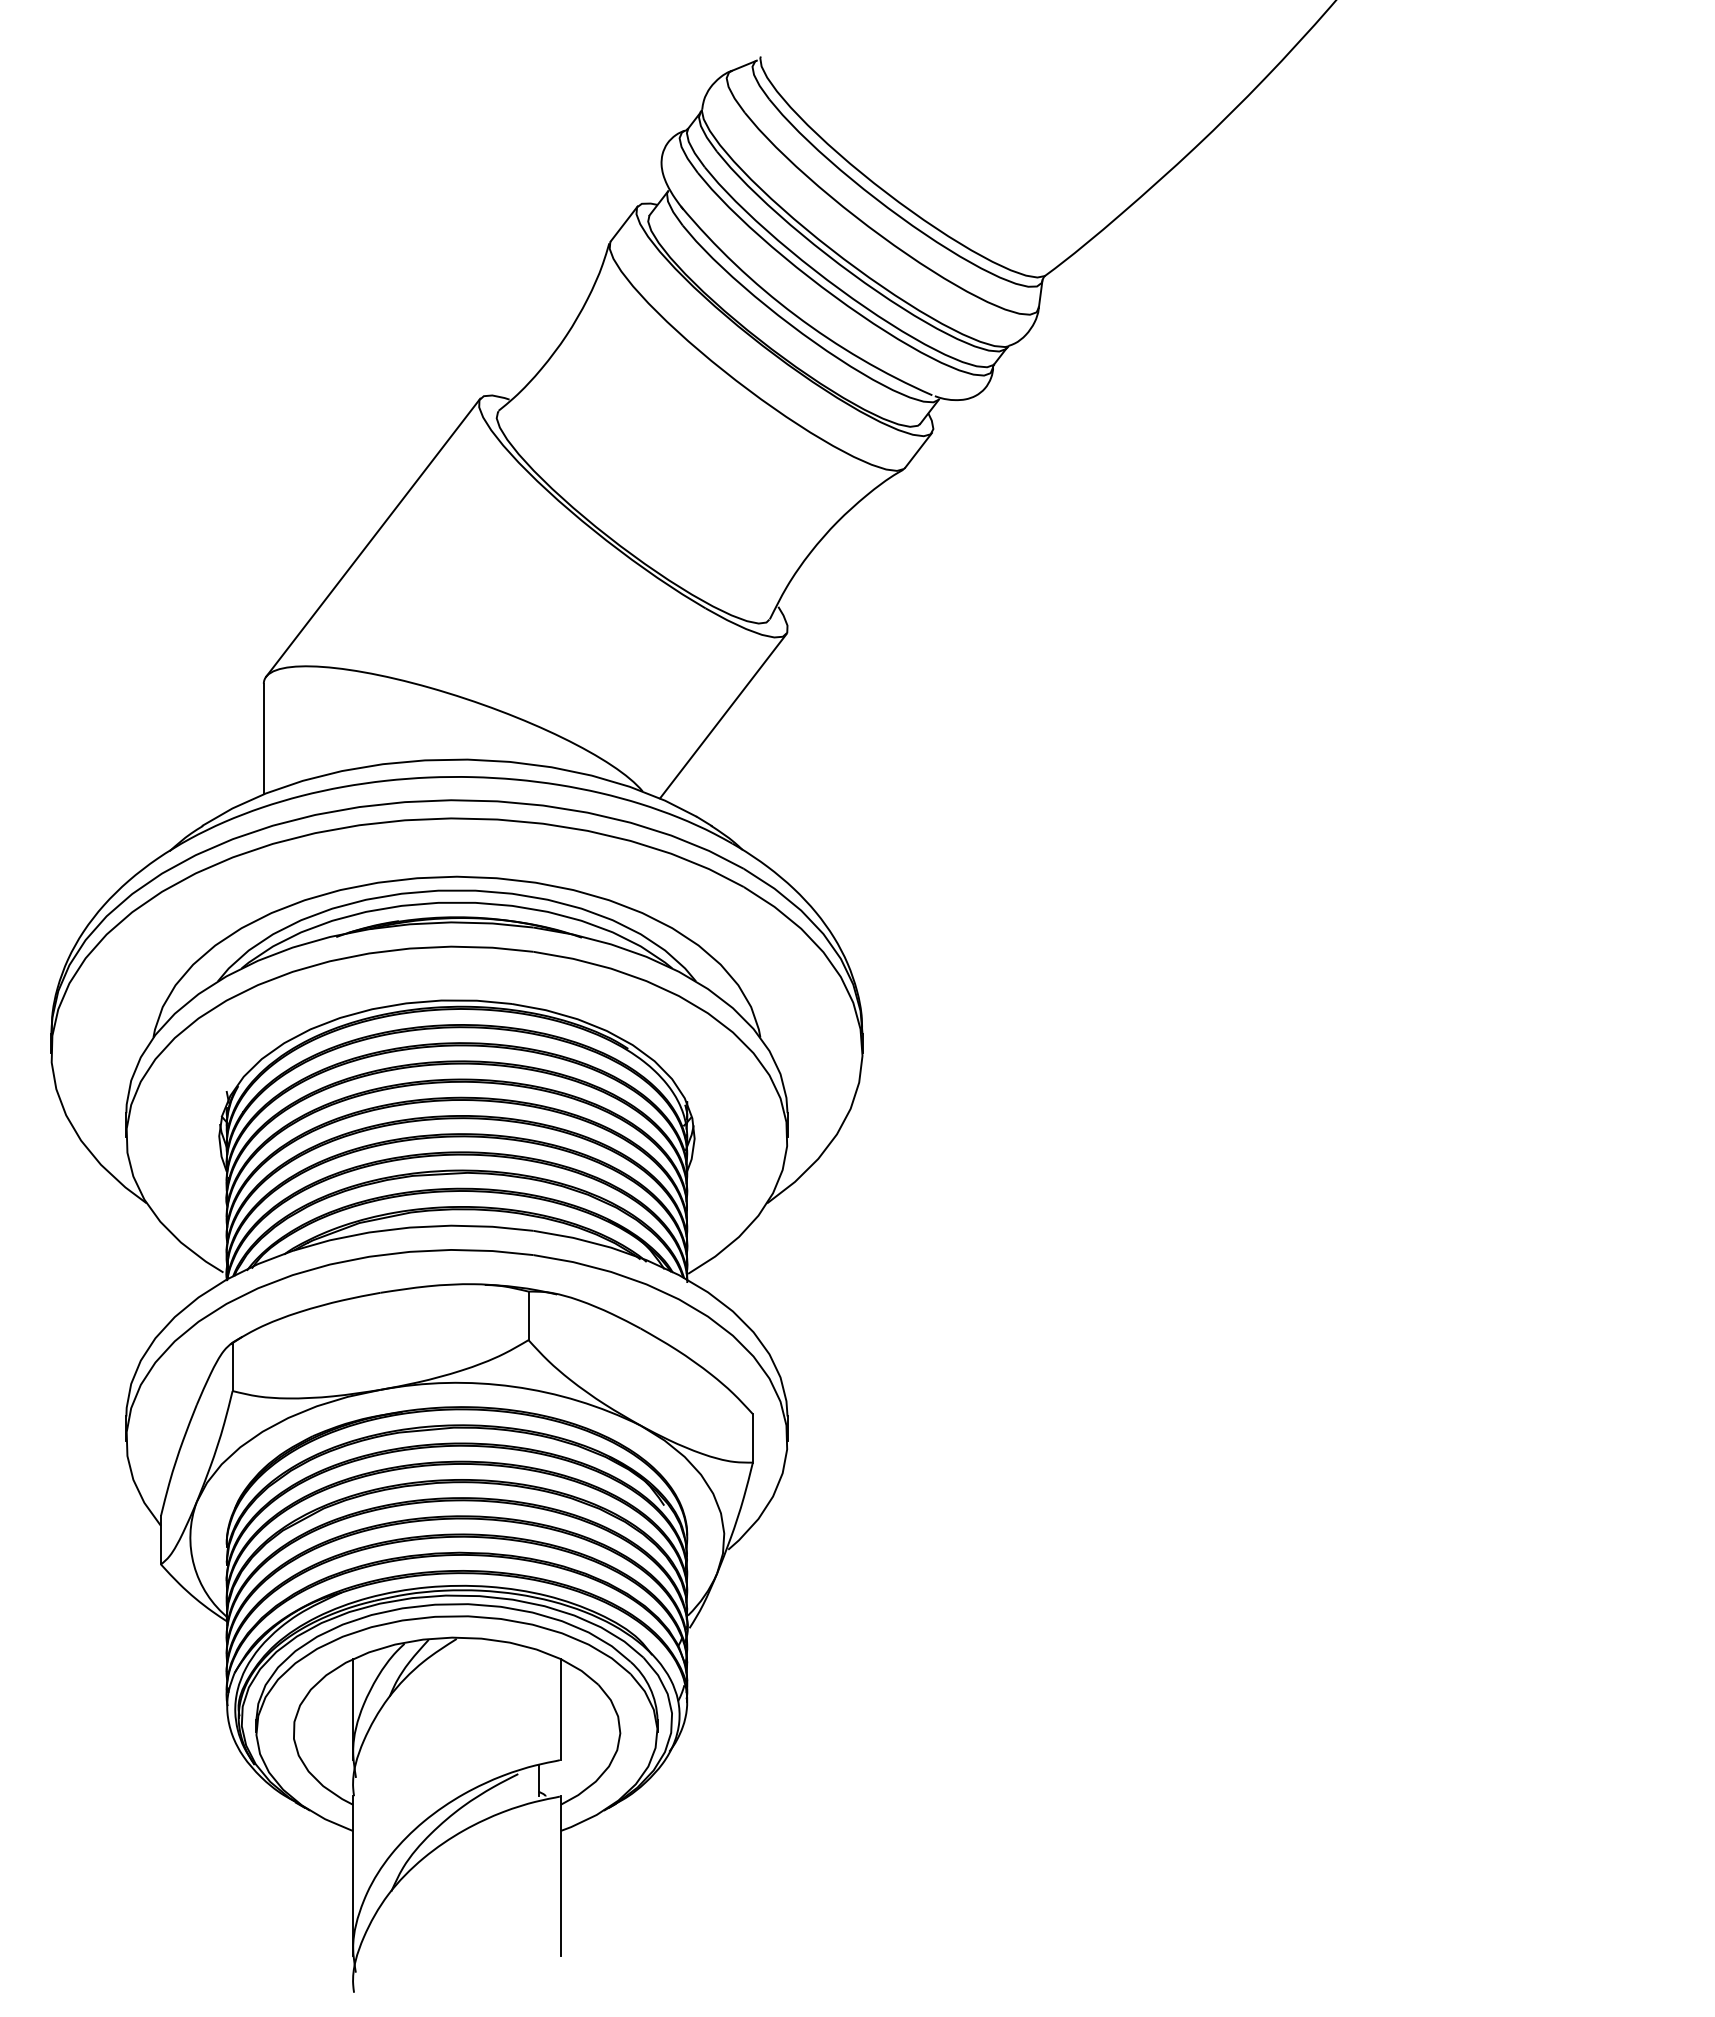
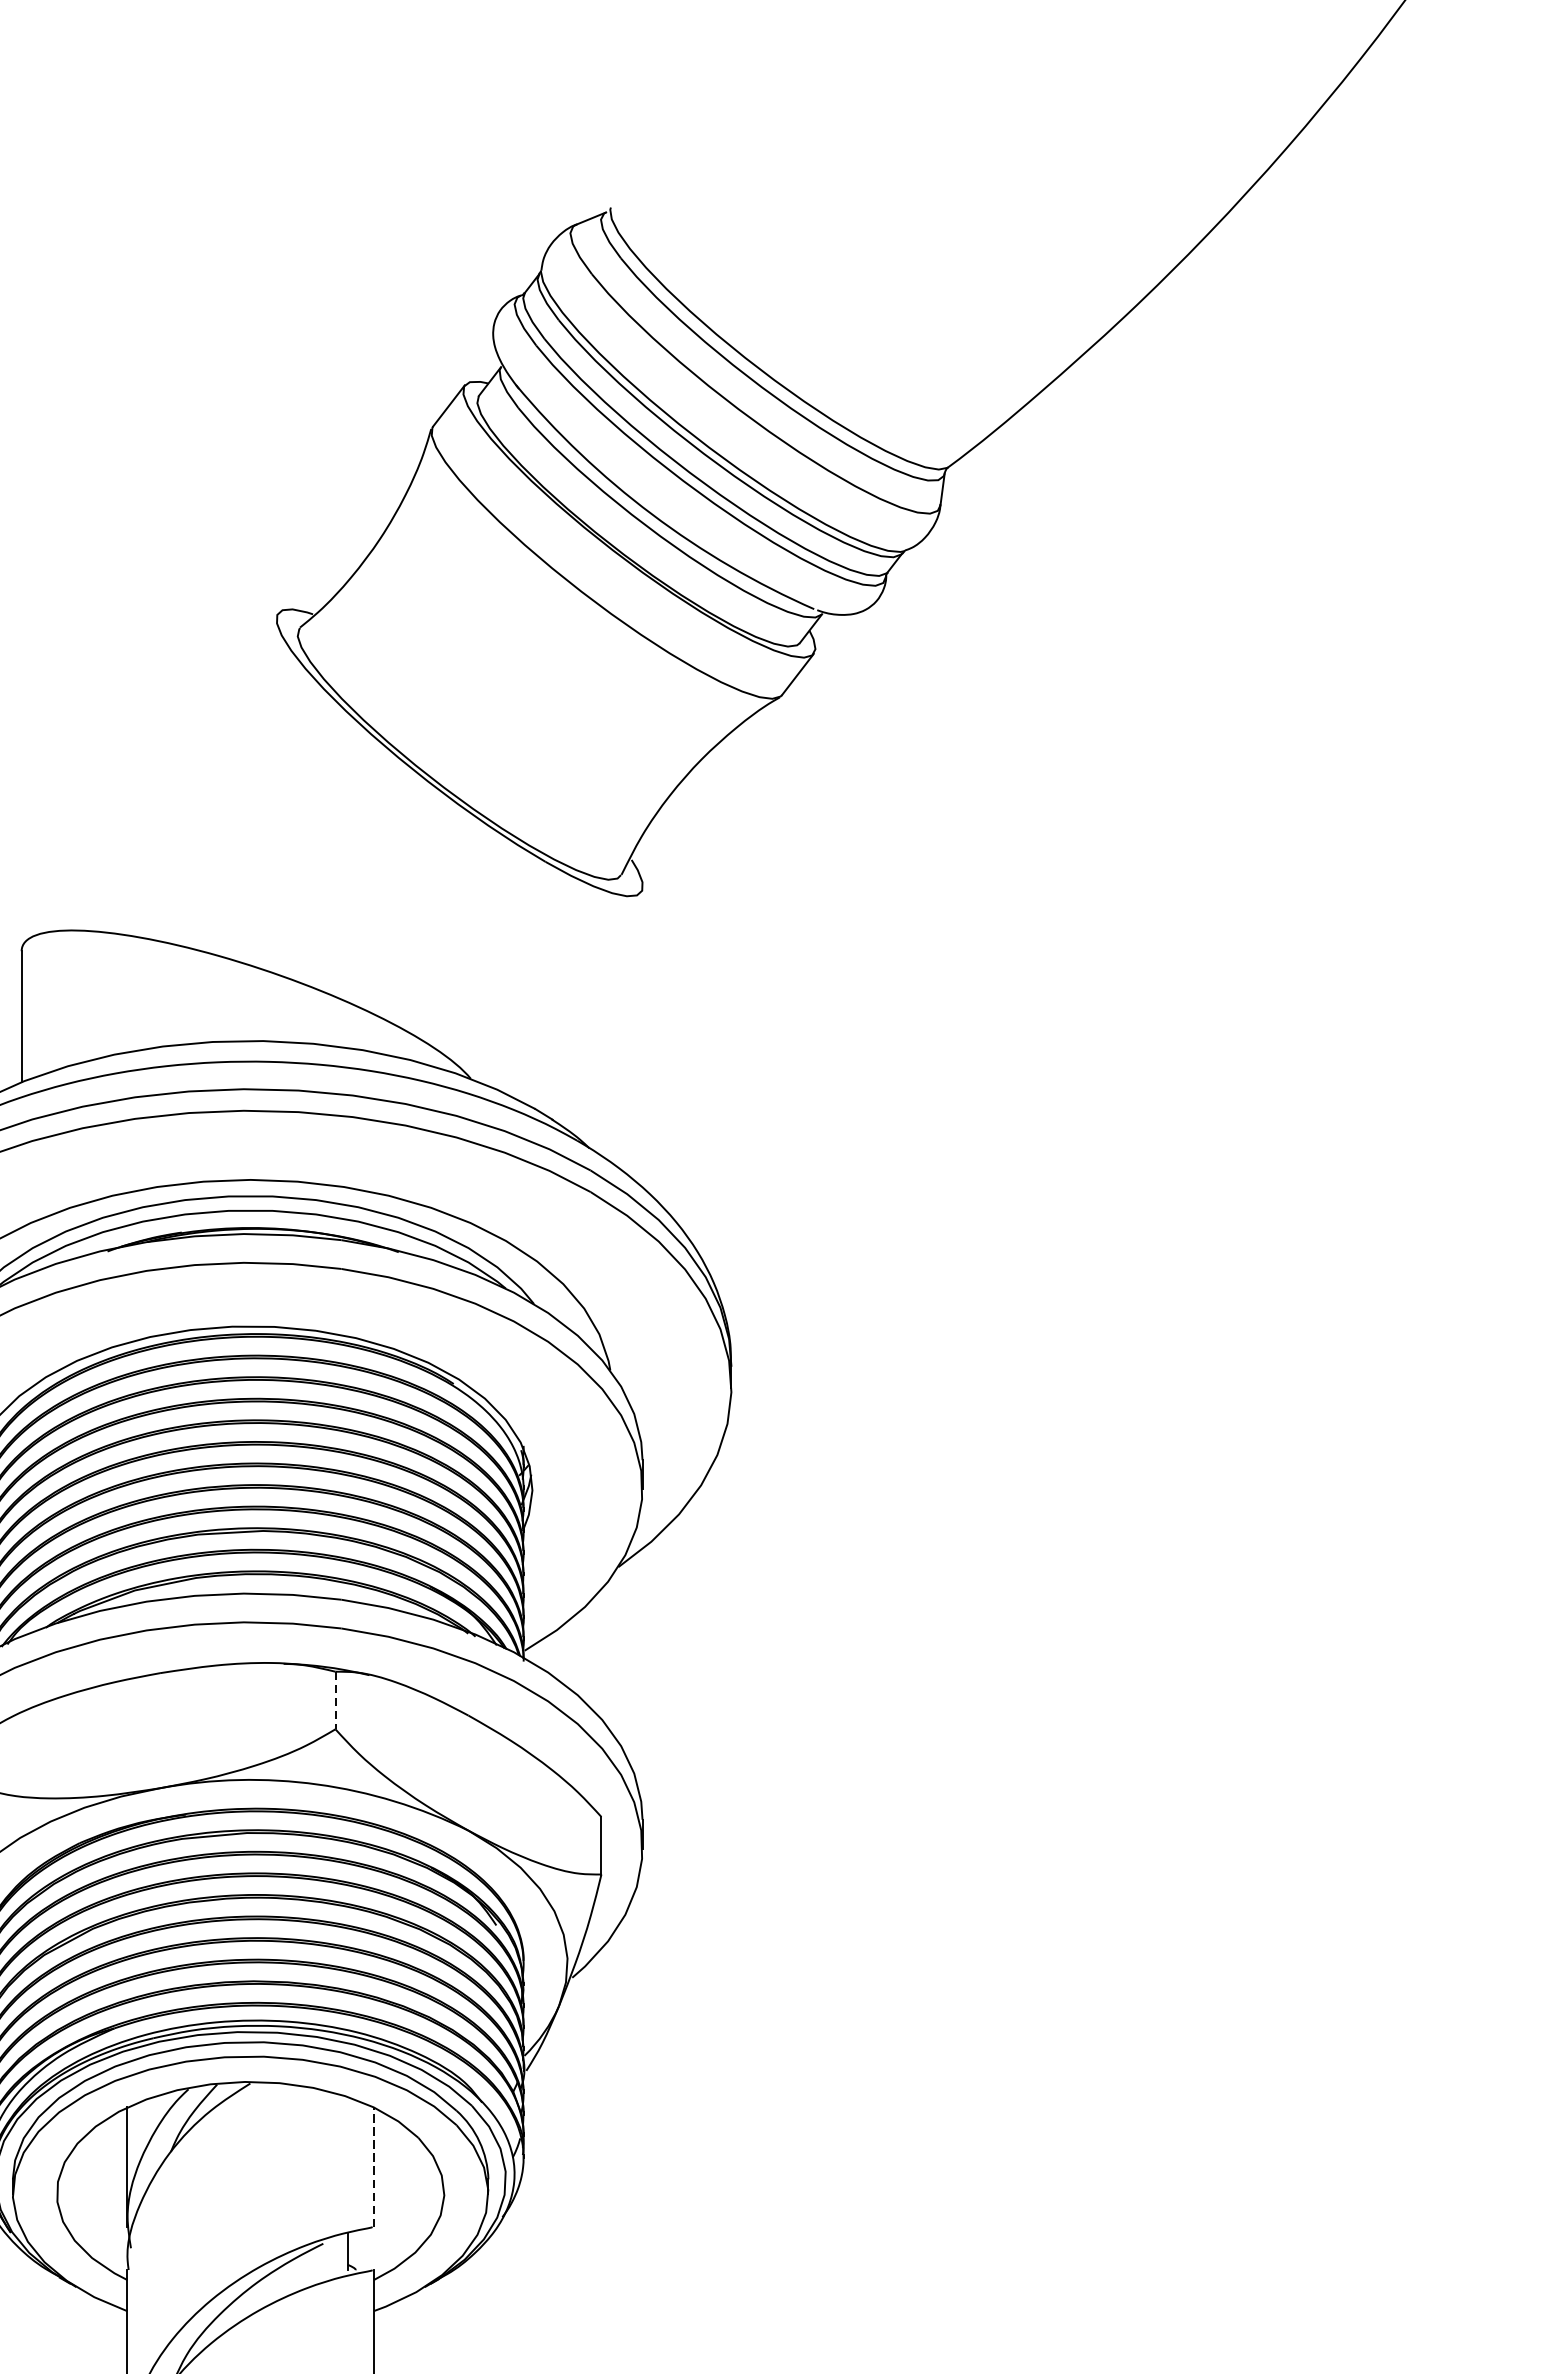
line: (373, 537) -> (151, 777), removed
line: (723, 716) -> (566, 989), removed
line: (528, 1316) -> (335, 1701), solid -> dashed
line: (560, 1709) -> (373, 2167), solid -> dashed

